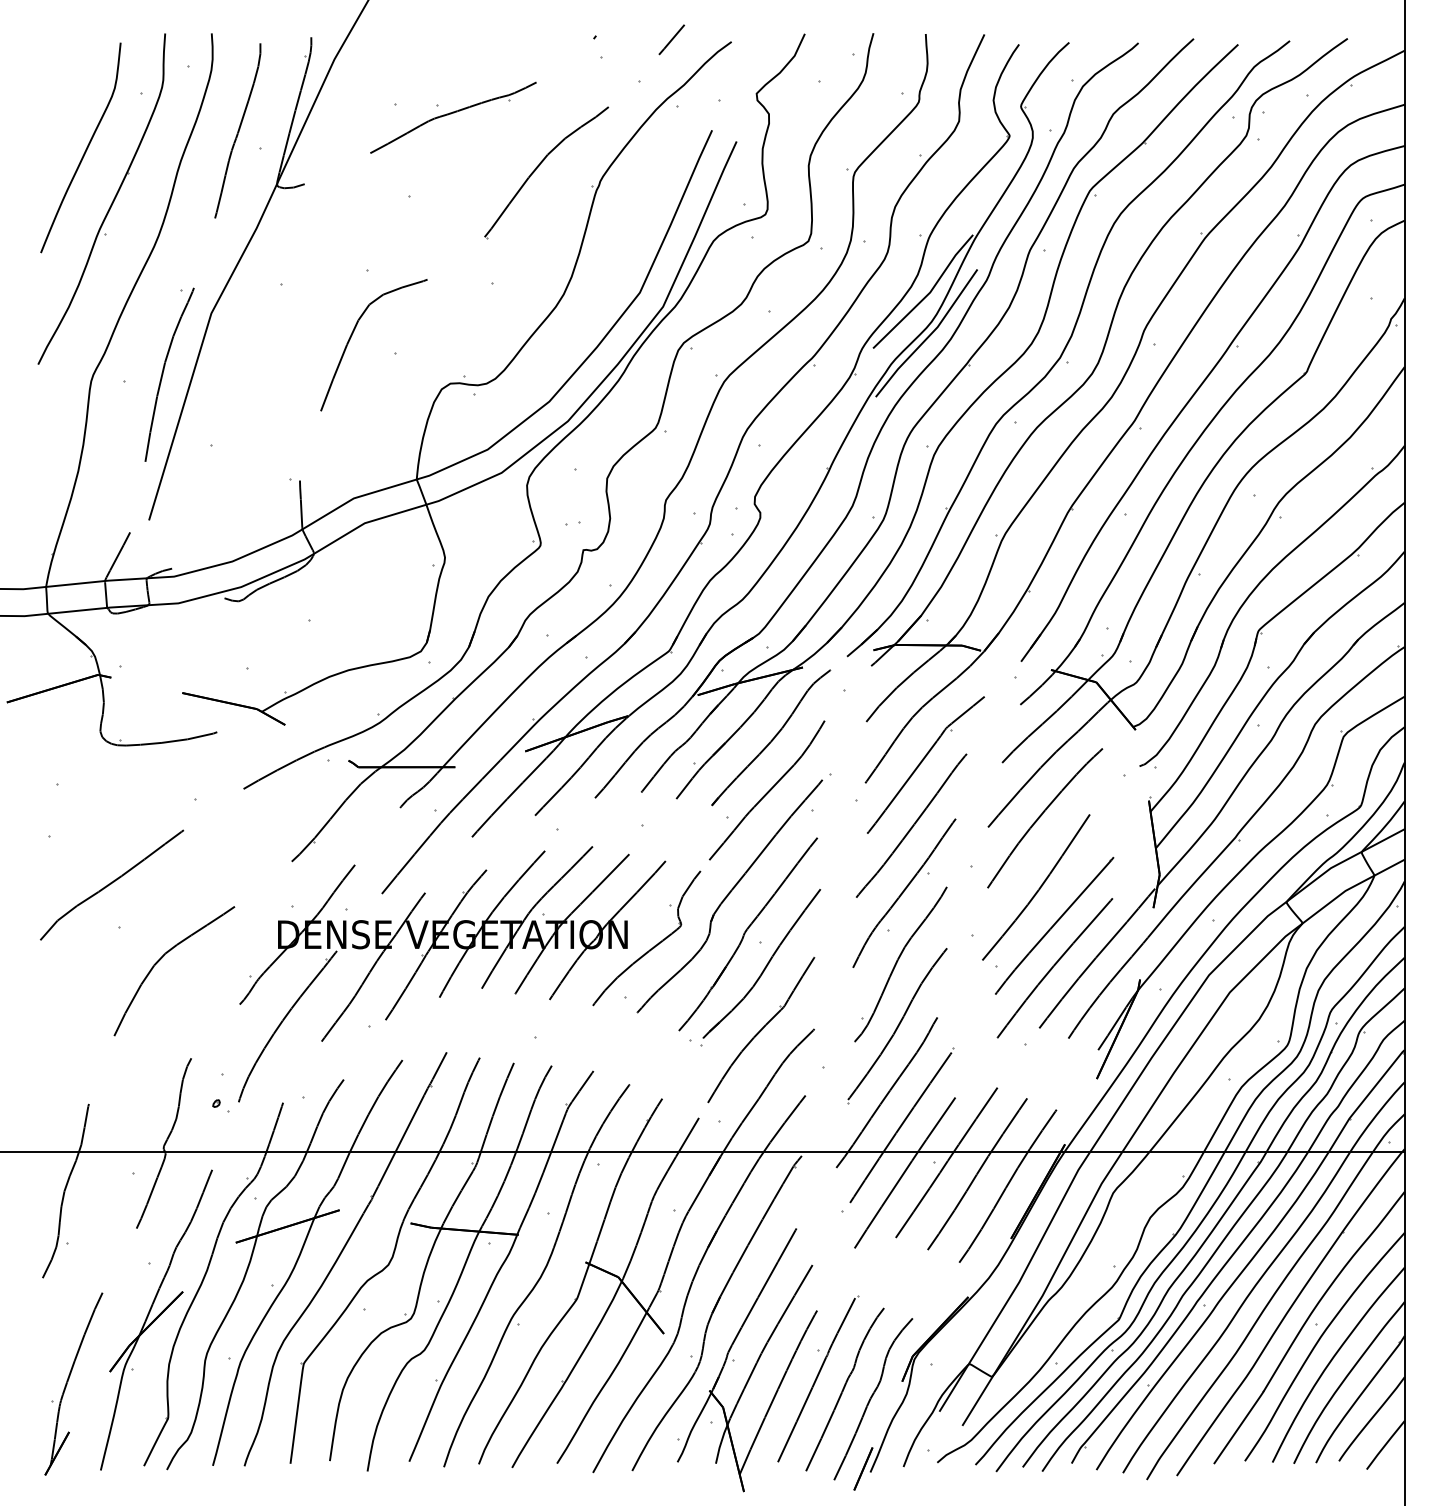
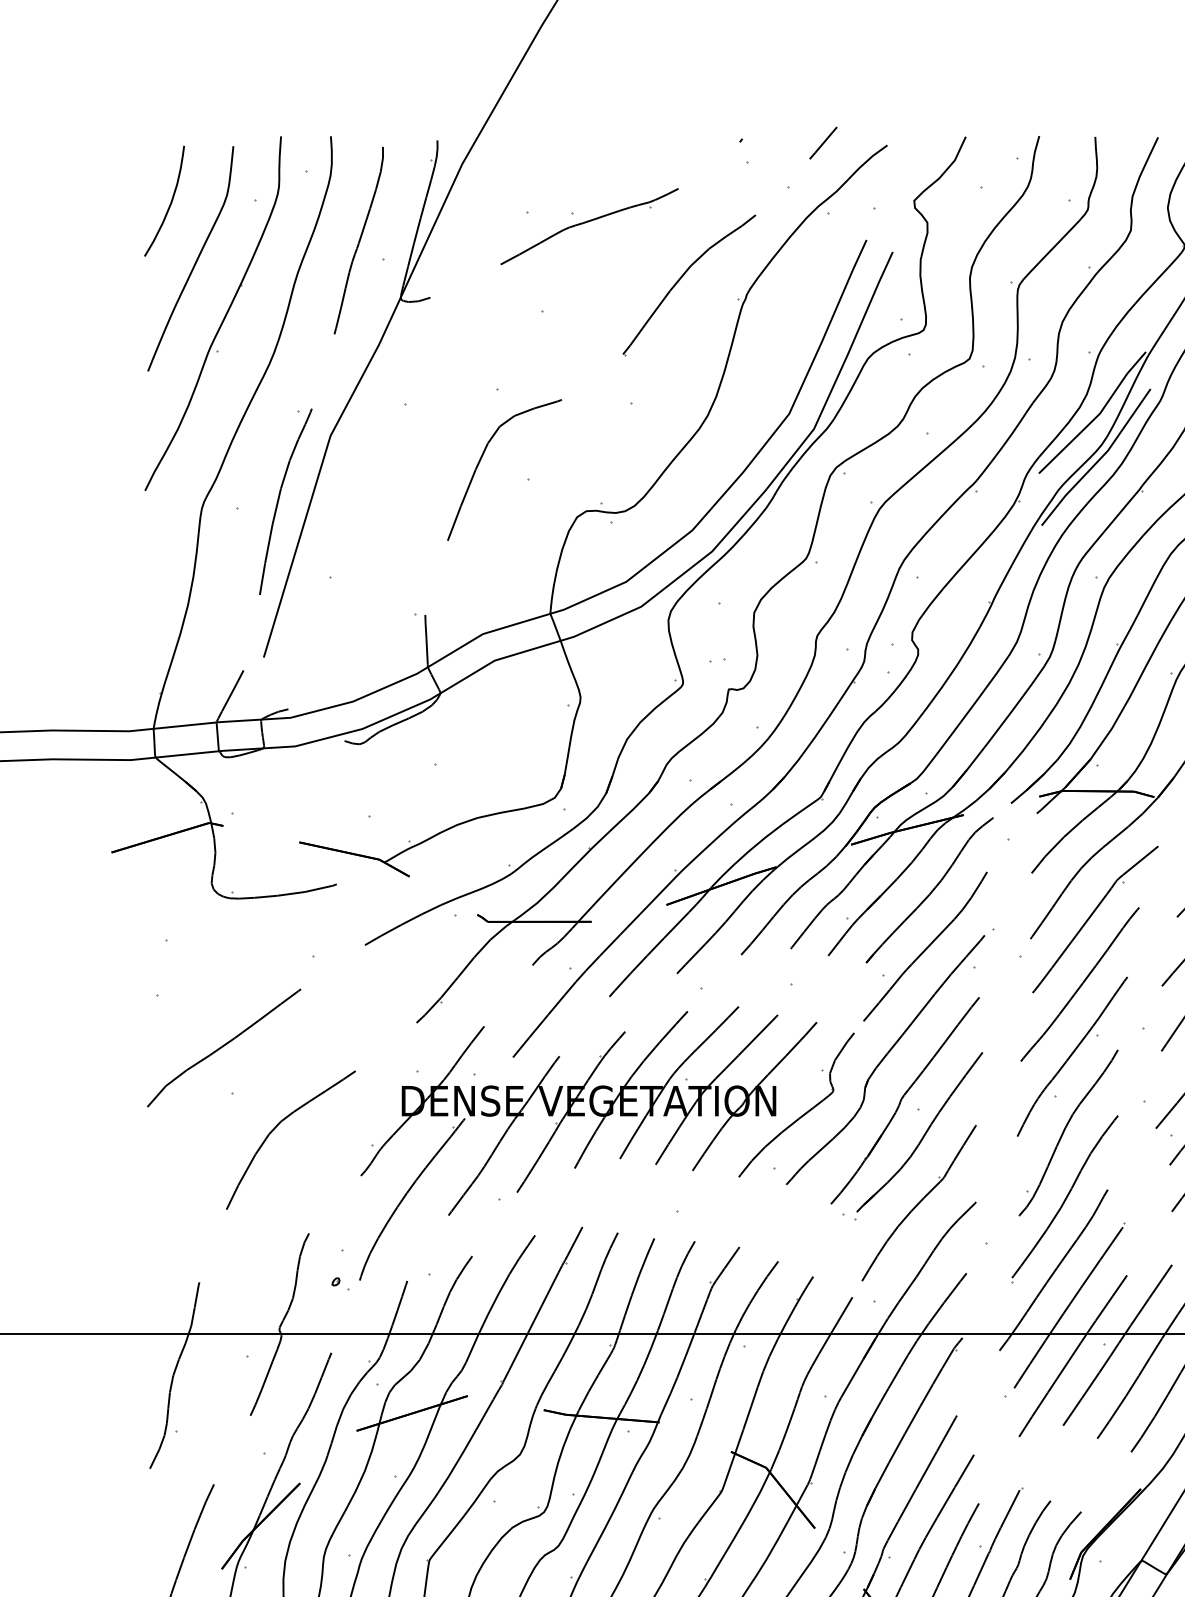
curve: (61, 95) -> (170, 202), added

